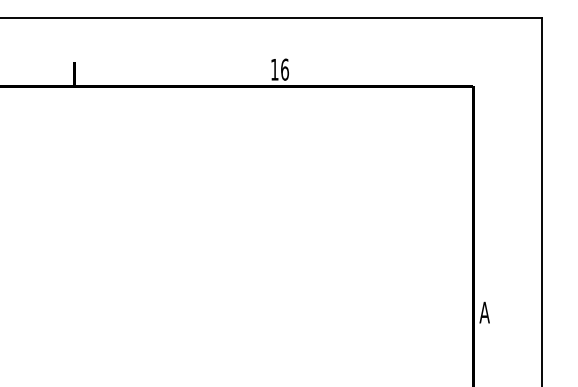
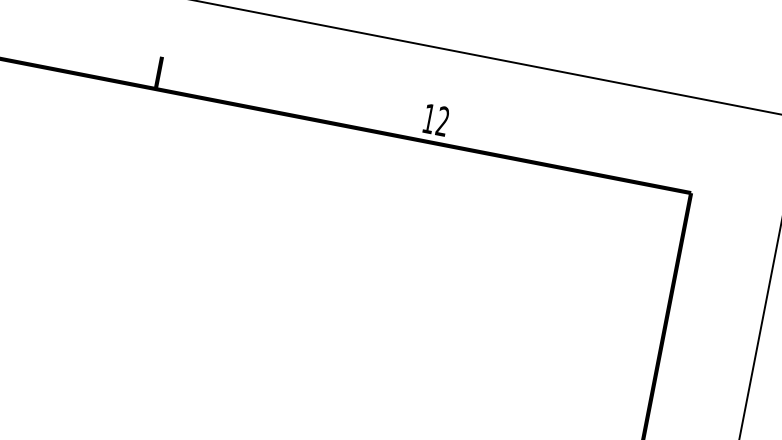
text: (284, 69) -> (442, 121), 16 -> 12

